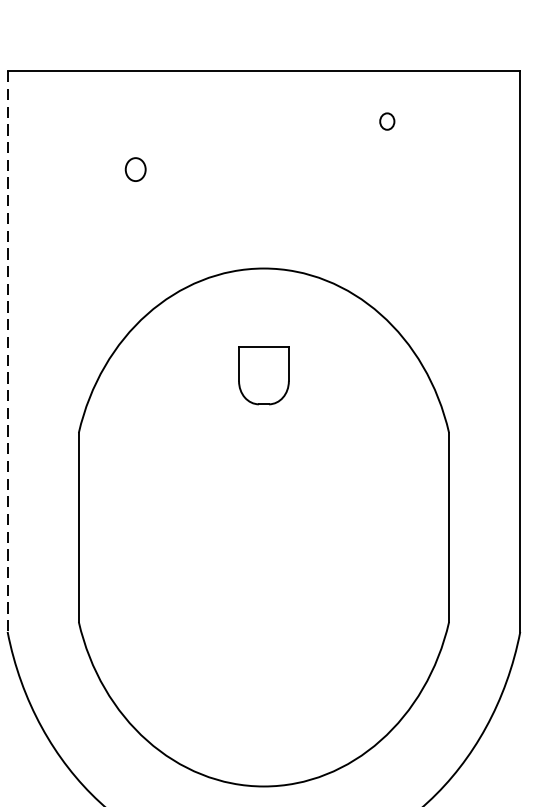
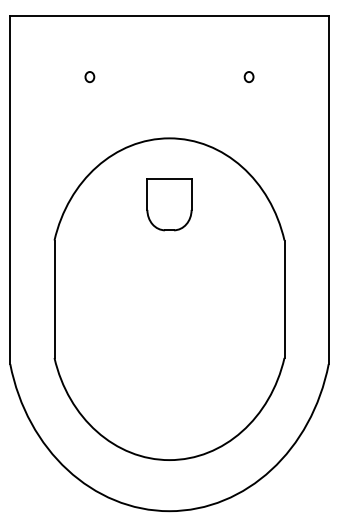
part: (386, 122) -> (248, 77), moved
part: (135, 170) -> (89, 77), size x0.71
line: (8, 352) -> (10, 190), dashed -> solid
part: (263, 374) -> (169, 204), size x1.43

